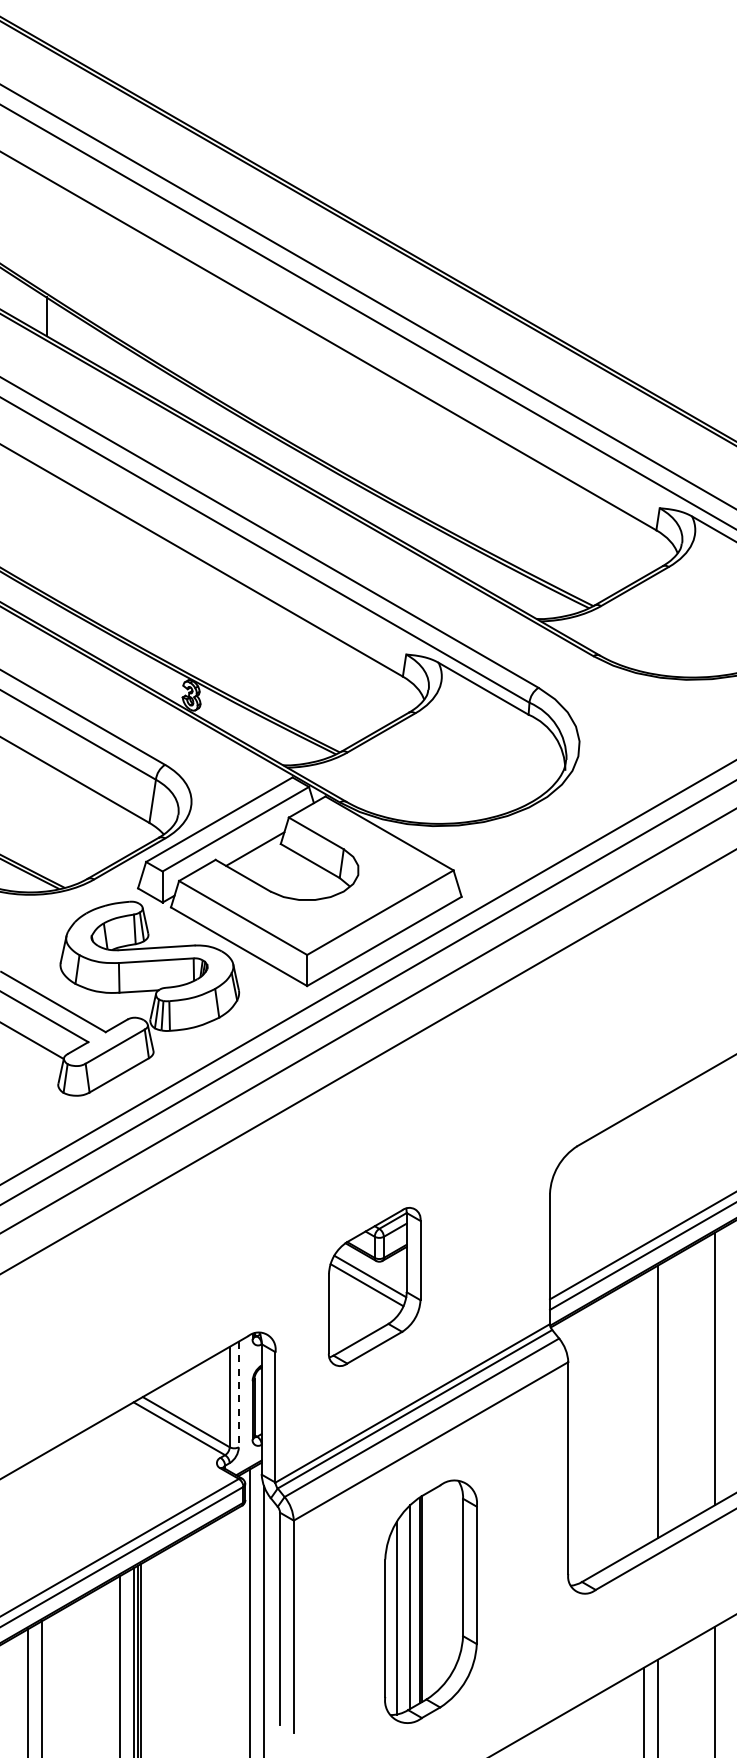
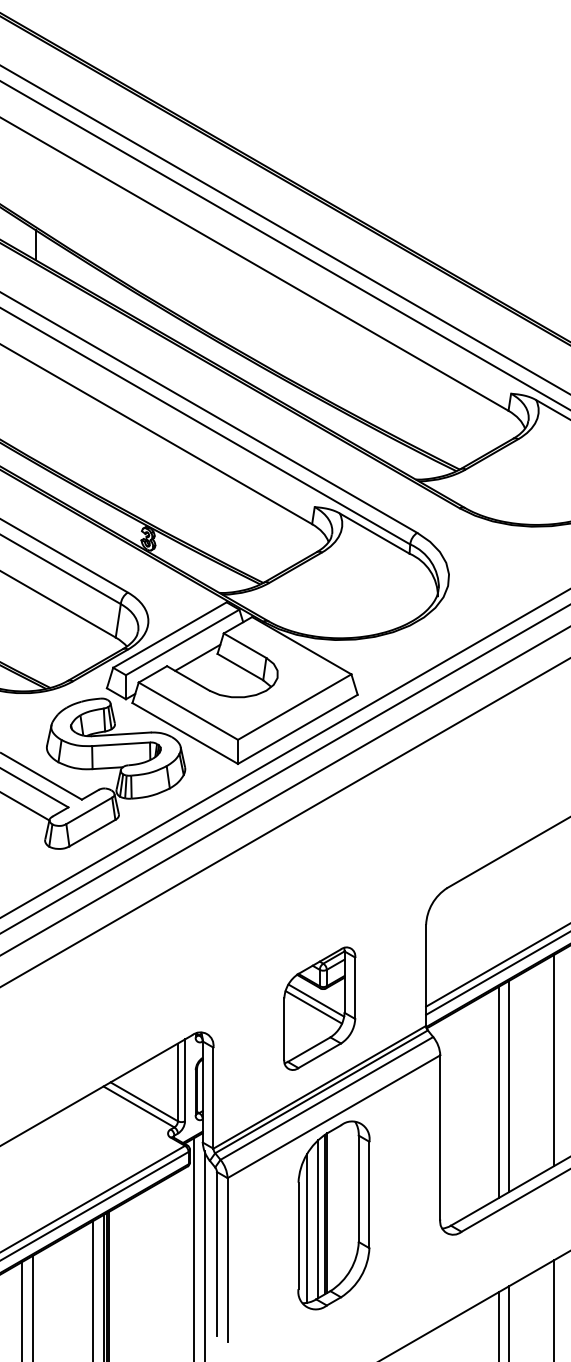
part: (374, 1286) -> (319, 1008), moved
line: (238, 1394) -> (184, 1080), dashed -> solid
line: (643, 1409) -> (498, 1092), added
part: (430, 1601) -> (333, 1215), moved

